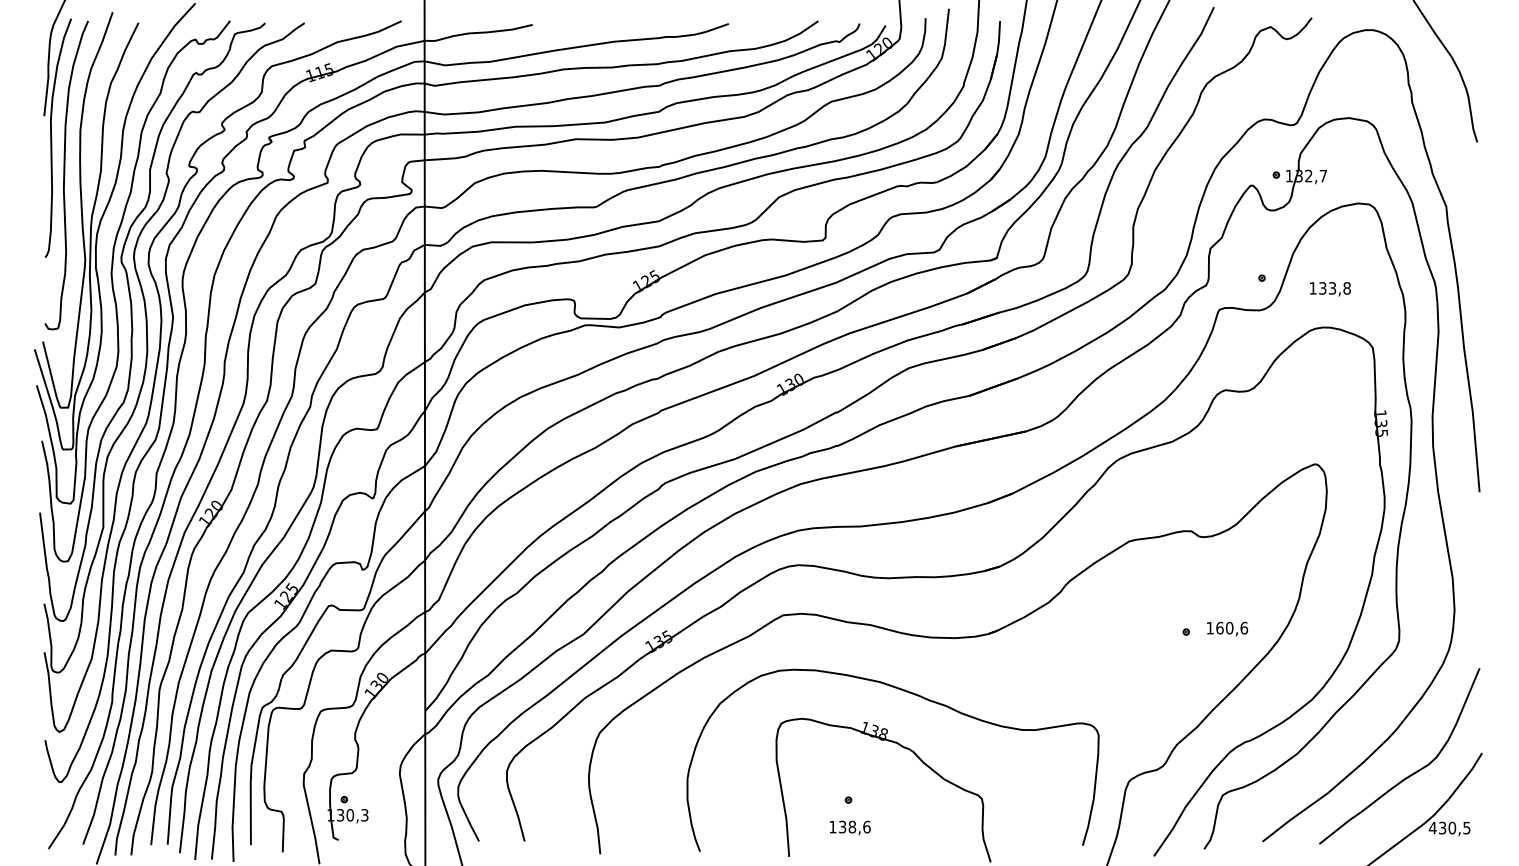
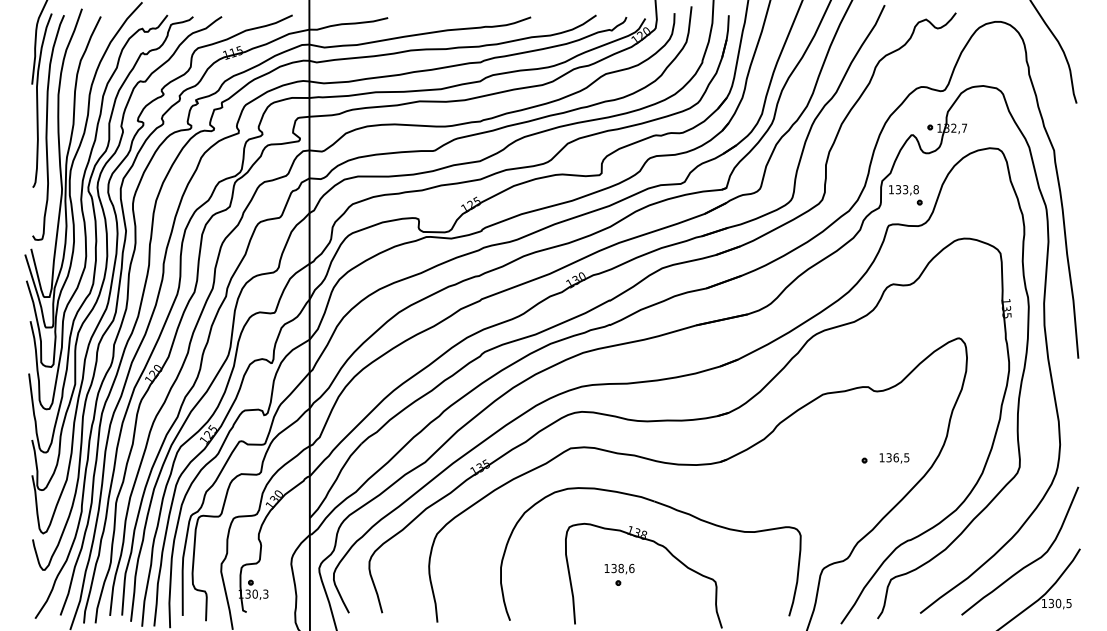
text: (1330, 289) -> (904, 190), moved
text: (1232, 627) -> (898, 457), 160,6 -> 136,5
text: (849, 827) -> (619, 568), moved
text: (1432, 828) -> (1044, 603), 430,5 -> 130,5

